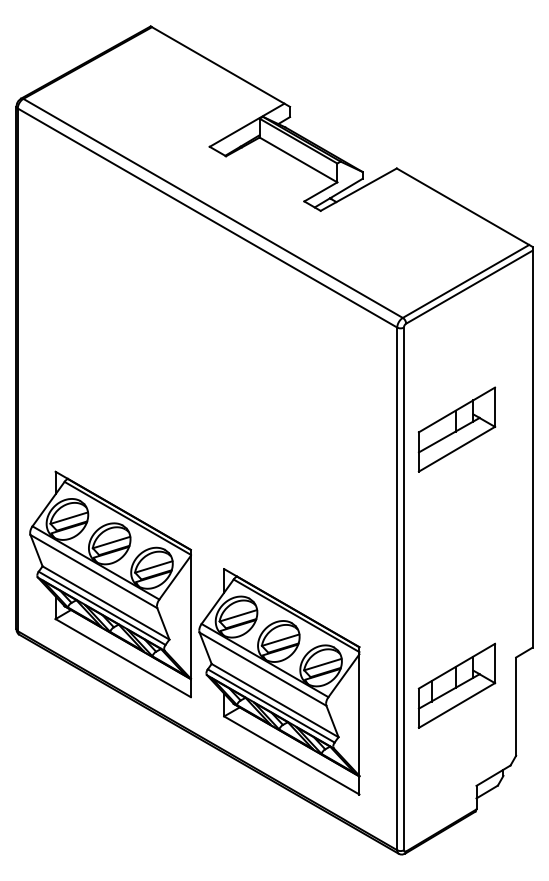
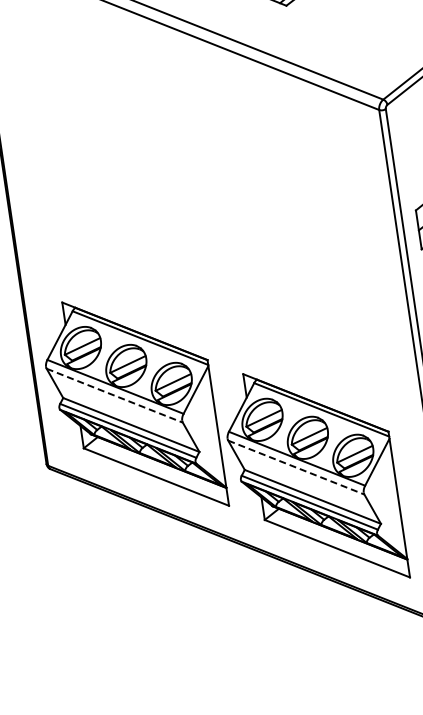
line: (94, 571) -> (115, 395), solid -> dashed
line: (263, 669) -> (296, 467), solid -> dashed

